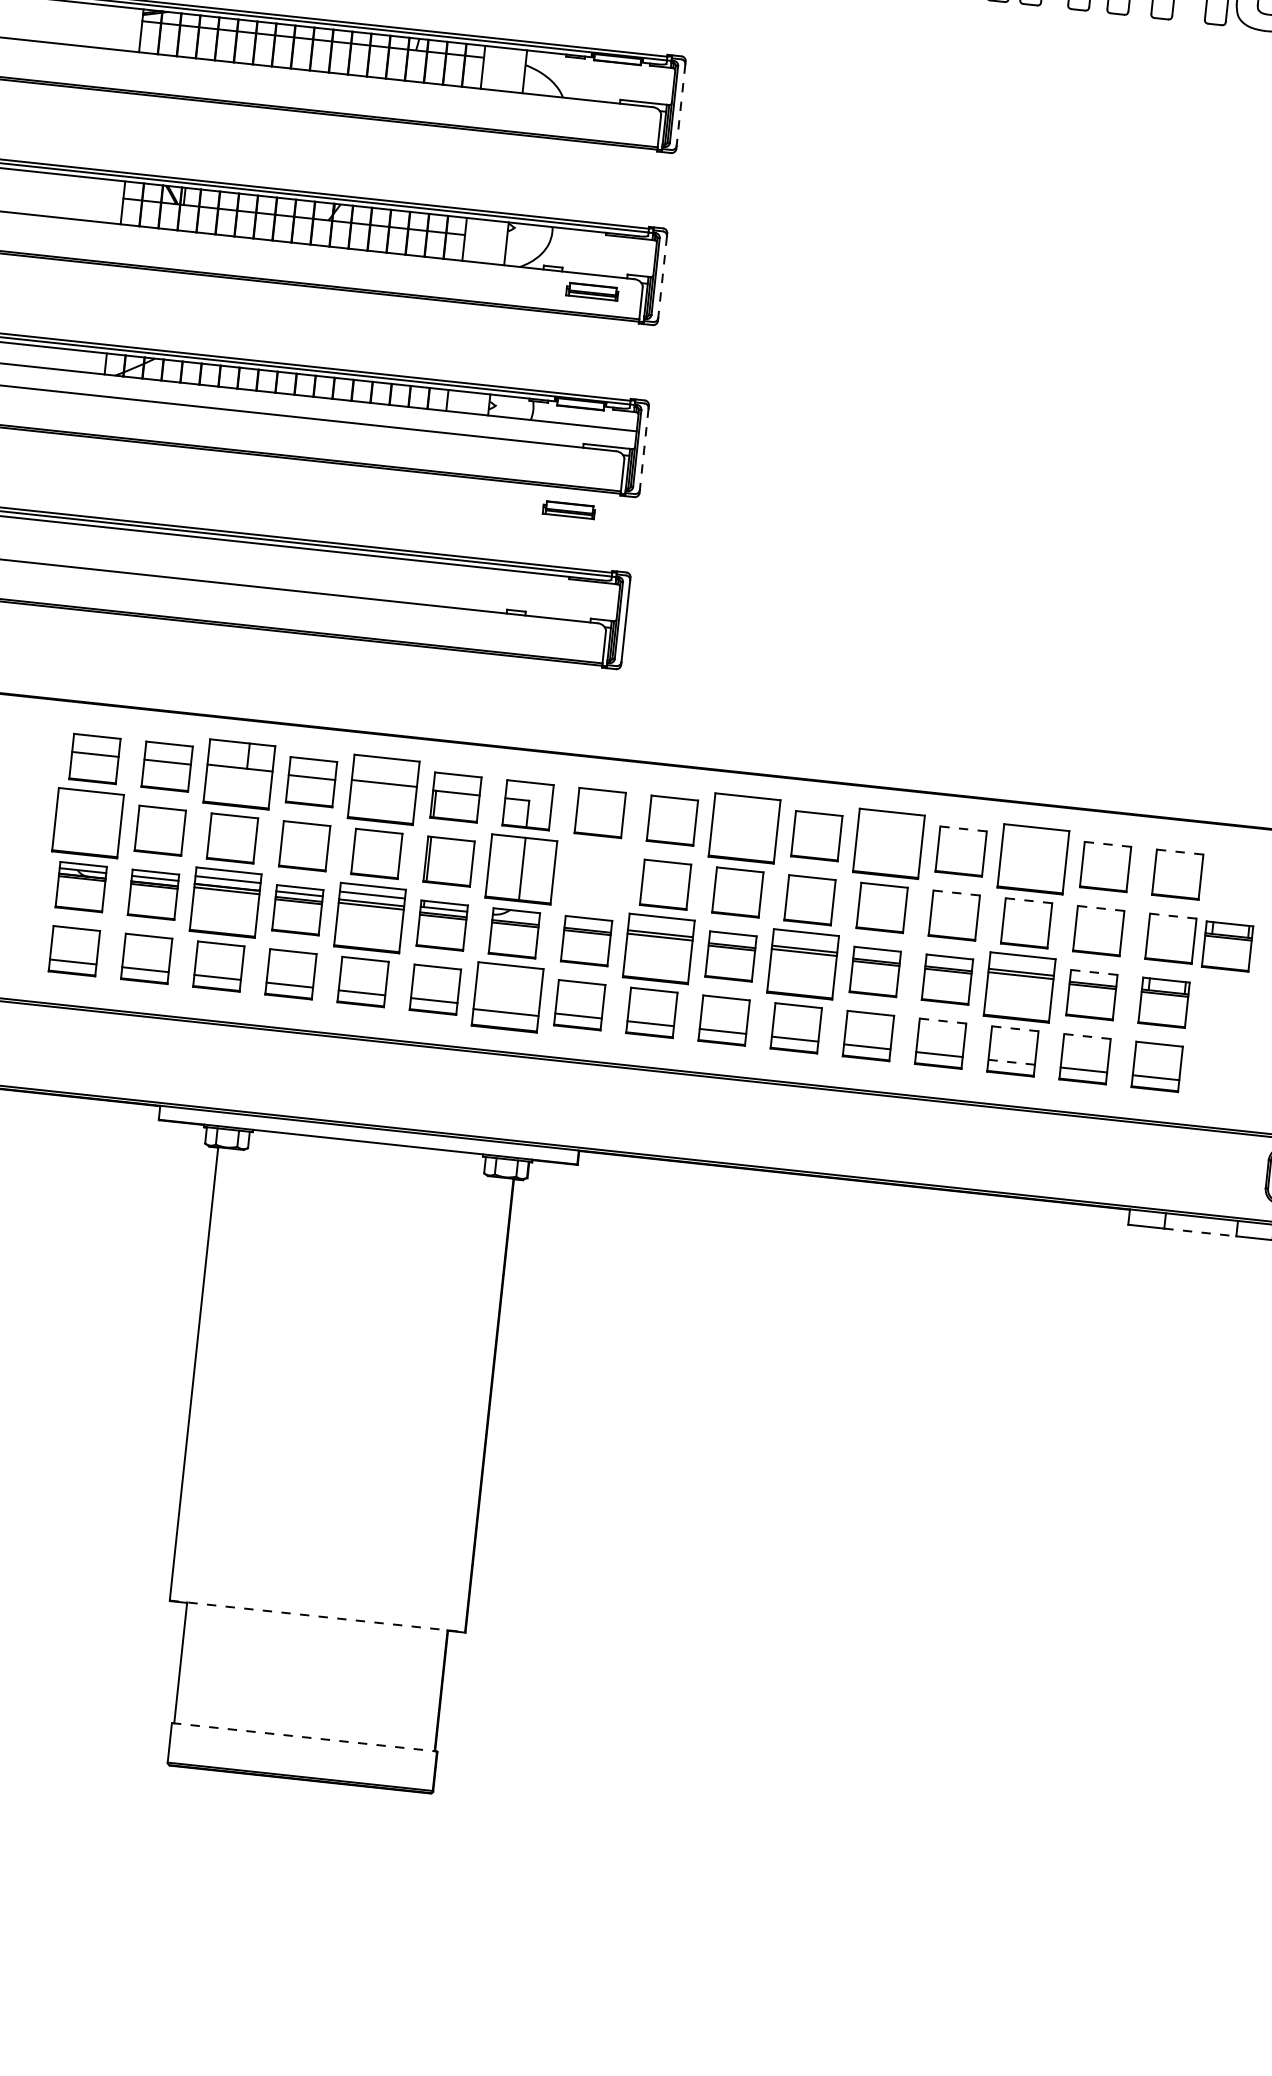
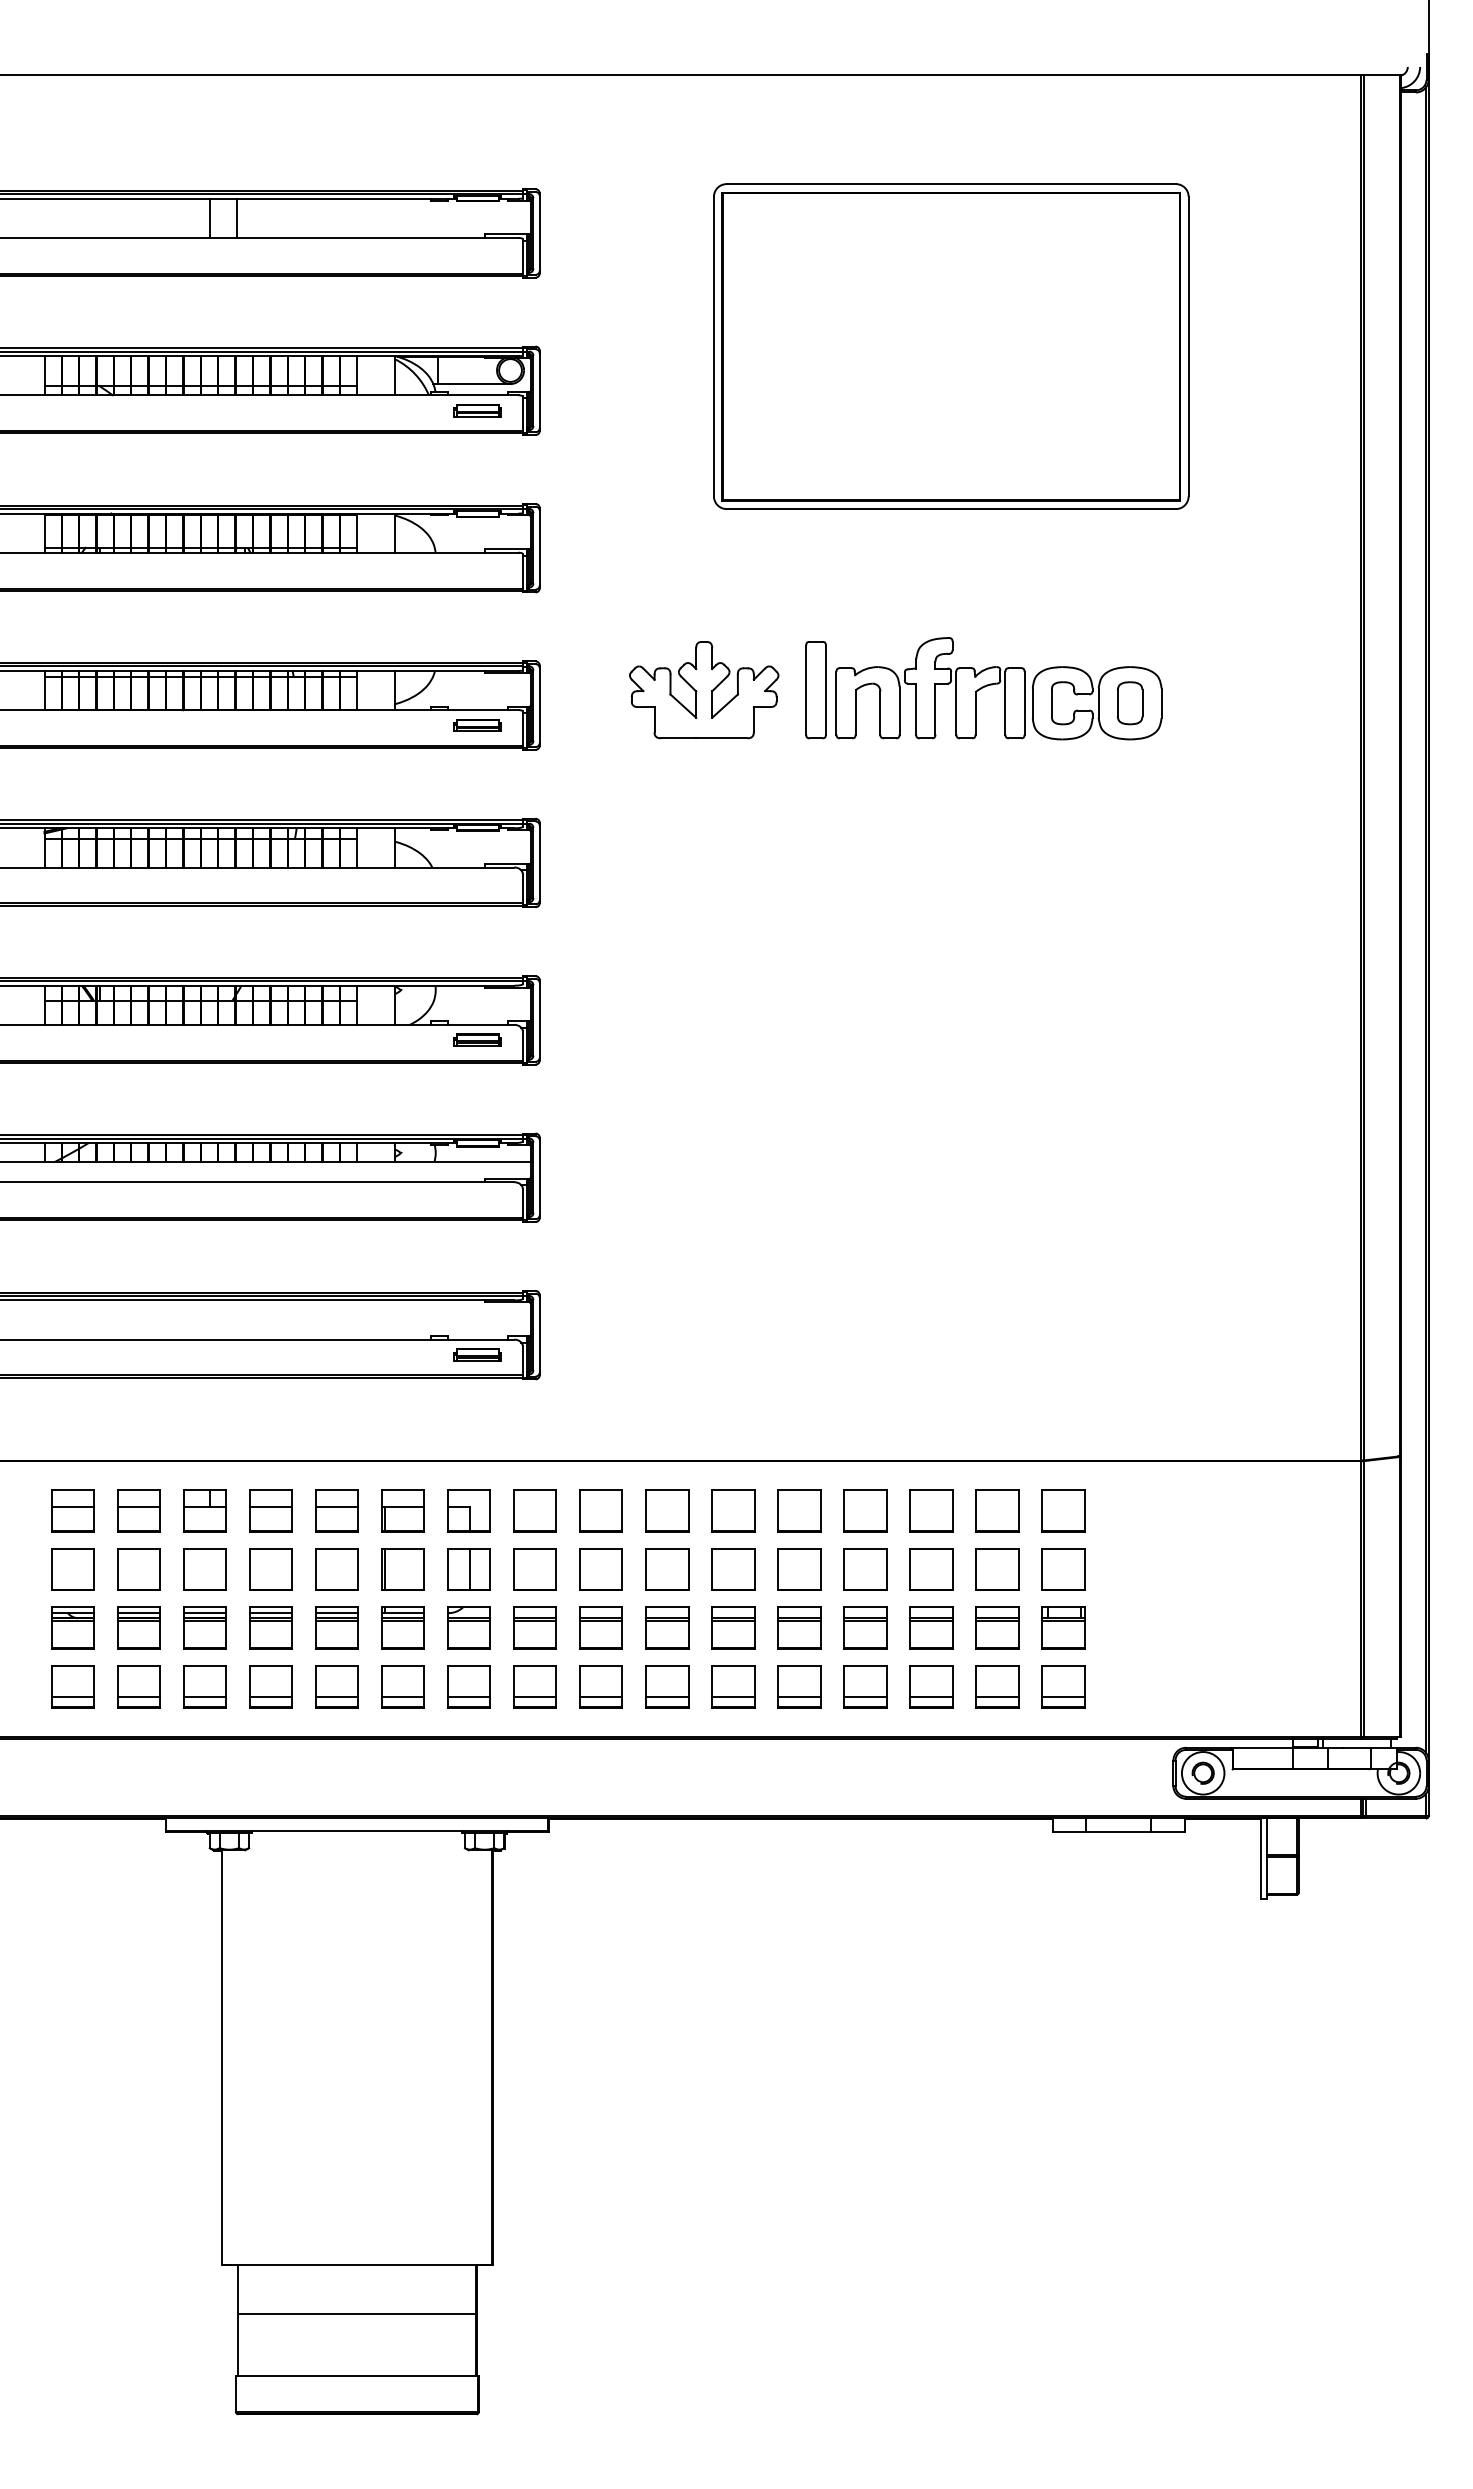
line: (680, 105) -> (539, 863), dashed -> solid
line: (662, 277) -> (539, 1020), dashed -> solid
line: (643, 450) -> (539, 1178), dashed -> solid
part: (568, 509) -> (477, 1354), moved
part: (238, 773) -> (204, 1510), size x0.71
part: (383, 789) -> (336, 1510), size x0.71
part: (87, 822) -> (72, 1569), size x0.71
part: (744, 827) -> (667, 1510), size x0.71
line: (962, 829) -> (864, 1490), dashed -> solid
part: (889, 843) -> (799, 1510), size x0.71
line: (1107, 844) -> (997, 1490), dashed -> solid
line: (1180, 852) -> (1063, 1490), dashed -> solid
part: (1033, 858) -> (931, 1510), size x0.71
part: (520, 869) -> (468, 1569), size x0.71
part: (592, 876) -> (534, 1569), added
line: (955, 892) -> (864, 1548), dashed -> solid
line: (1027, 900) -> (930, 1548), dashed -> solid
part: (225, 901) -> (204, 1627), size x0.71
line: (1101, 907) -> (997, 1548), dashed -> solid
line: (1173, 915) -> (1063, 1548), dashed -> solid
part: (369, 917) -> (336, 1627), size x0.71
part: (1227, 945) -> (1115, 1570), removed
part: (658, 947) -> (600, 1627), size x0.71
part: (803, 963) -> (733, 1627), size x0.71
line: (1094, 972) -> (997, 1607), dashed -> solid
part: (1019, 986) -> (931, 1627), size x0.71
part: (506, 997) -> (468, 1686), size x0.71
line: (942, 1021) -> (864, 1666), dashed -> solid
line: (1014, 1029) -> (930, 1666), dashed -> solid
line: (1087, 1036) -> (997, 1666), dashed -> solid
line: (1011, 1062) -> (931, 1696), dashed -> solid
line: (1200, 1232) -> (1118, 1832), dashed -> solid
line: (317, 1616) -> (357, 2265), dashed -> solid
line: (311, 1669) -> (356, 2313), added
line: (305, 1737) -> (357, 2375), dashed -> solid

